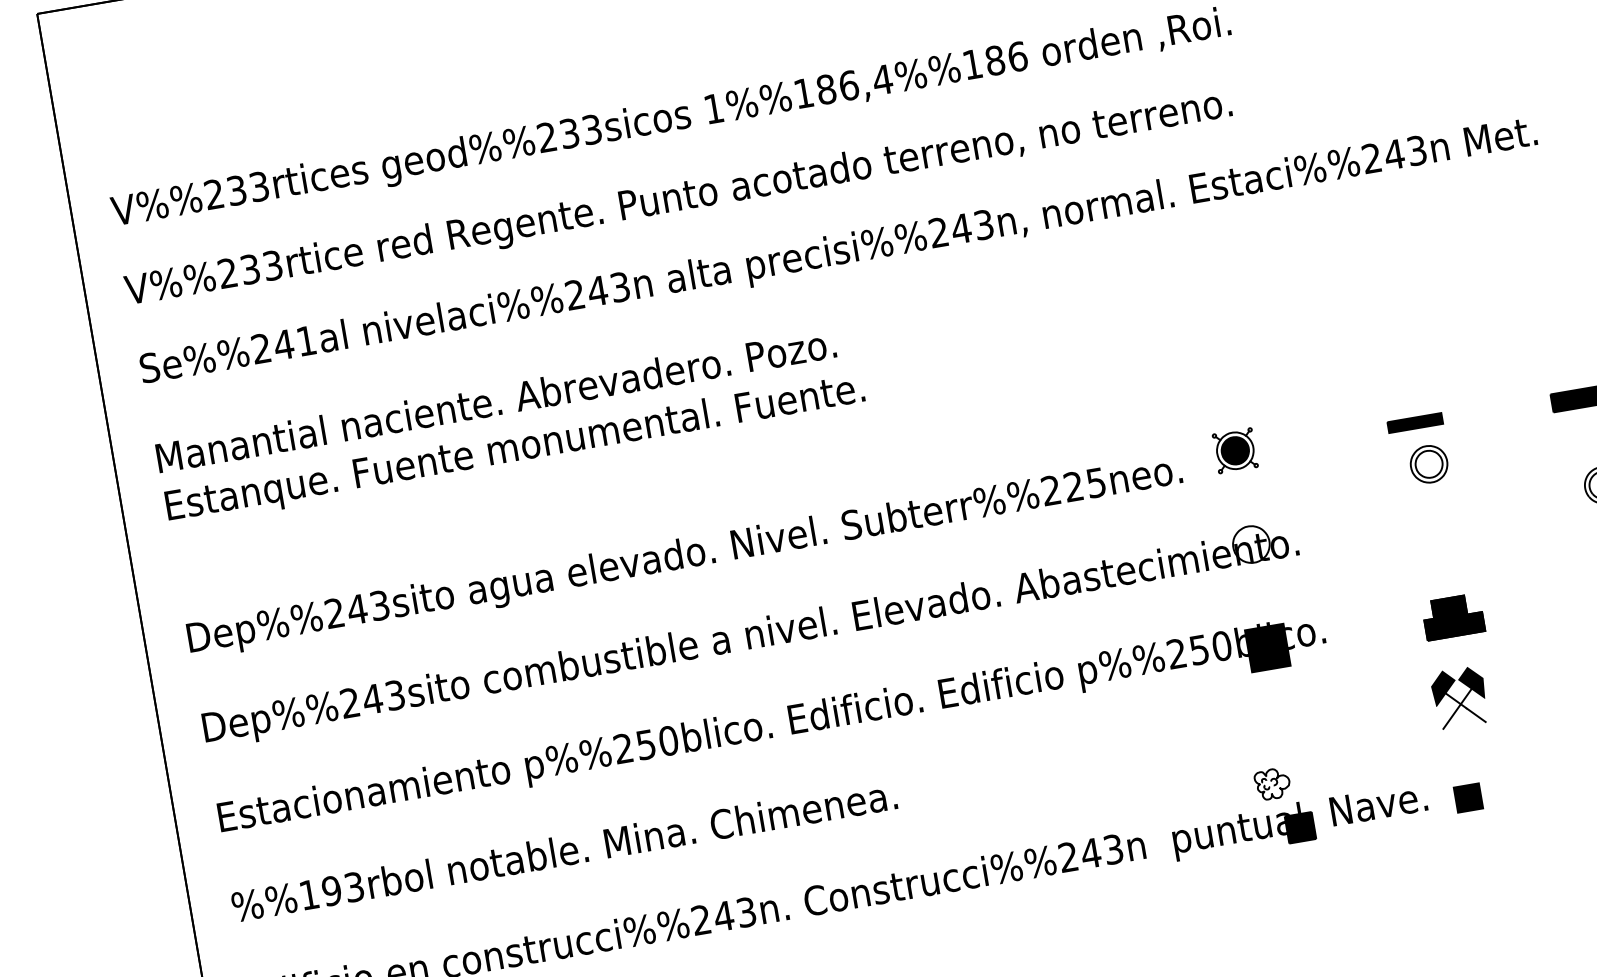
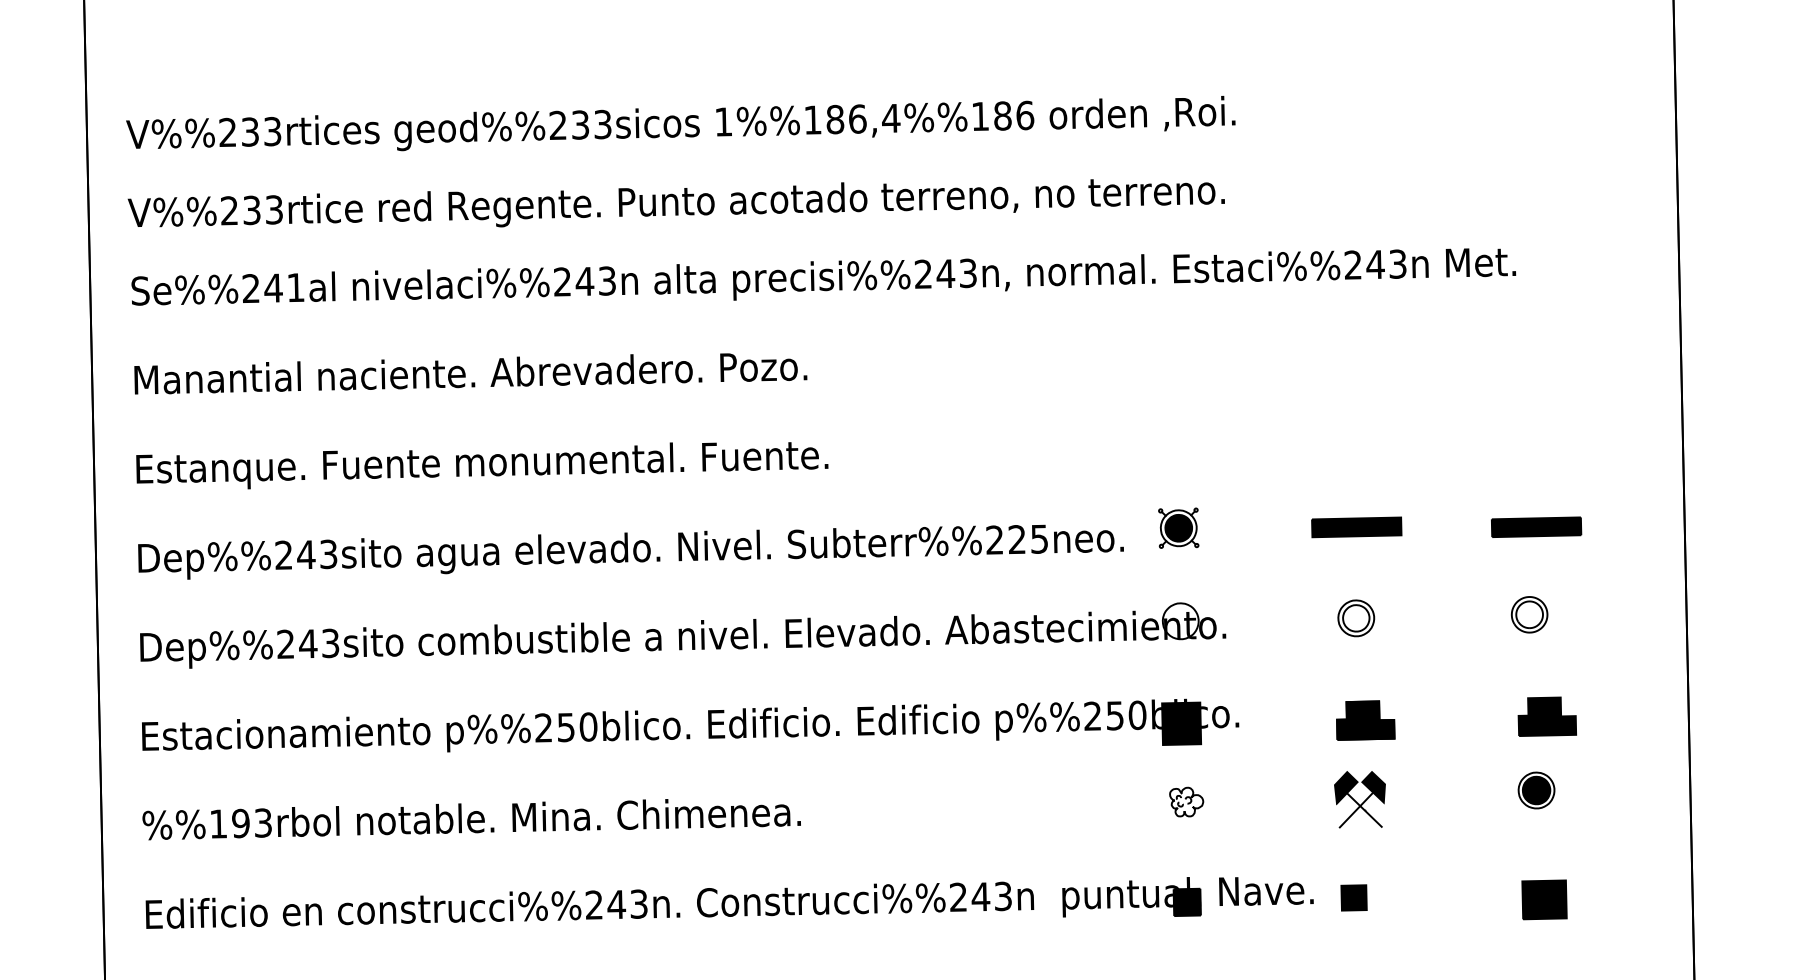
part: (1414, 423) -> (1356, 527), size x1.67
text: (515, 450) -> (482, 465), moved
part: (1429, 464) -> (1356, 618), moved
part: (1272, 783) -> (1186, 801), moved

